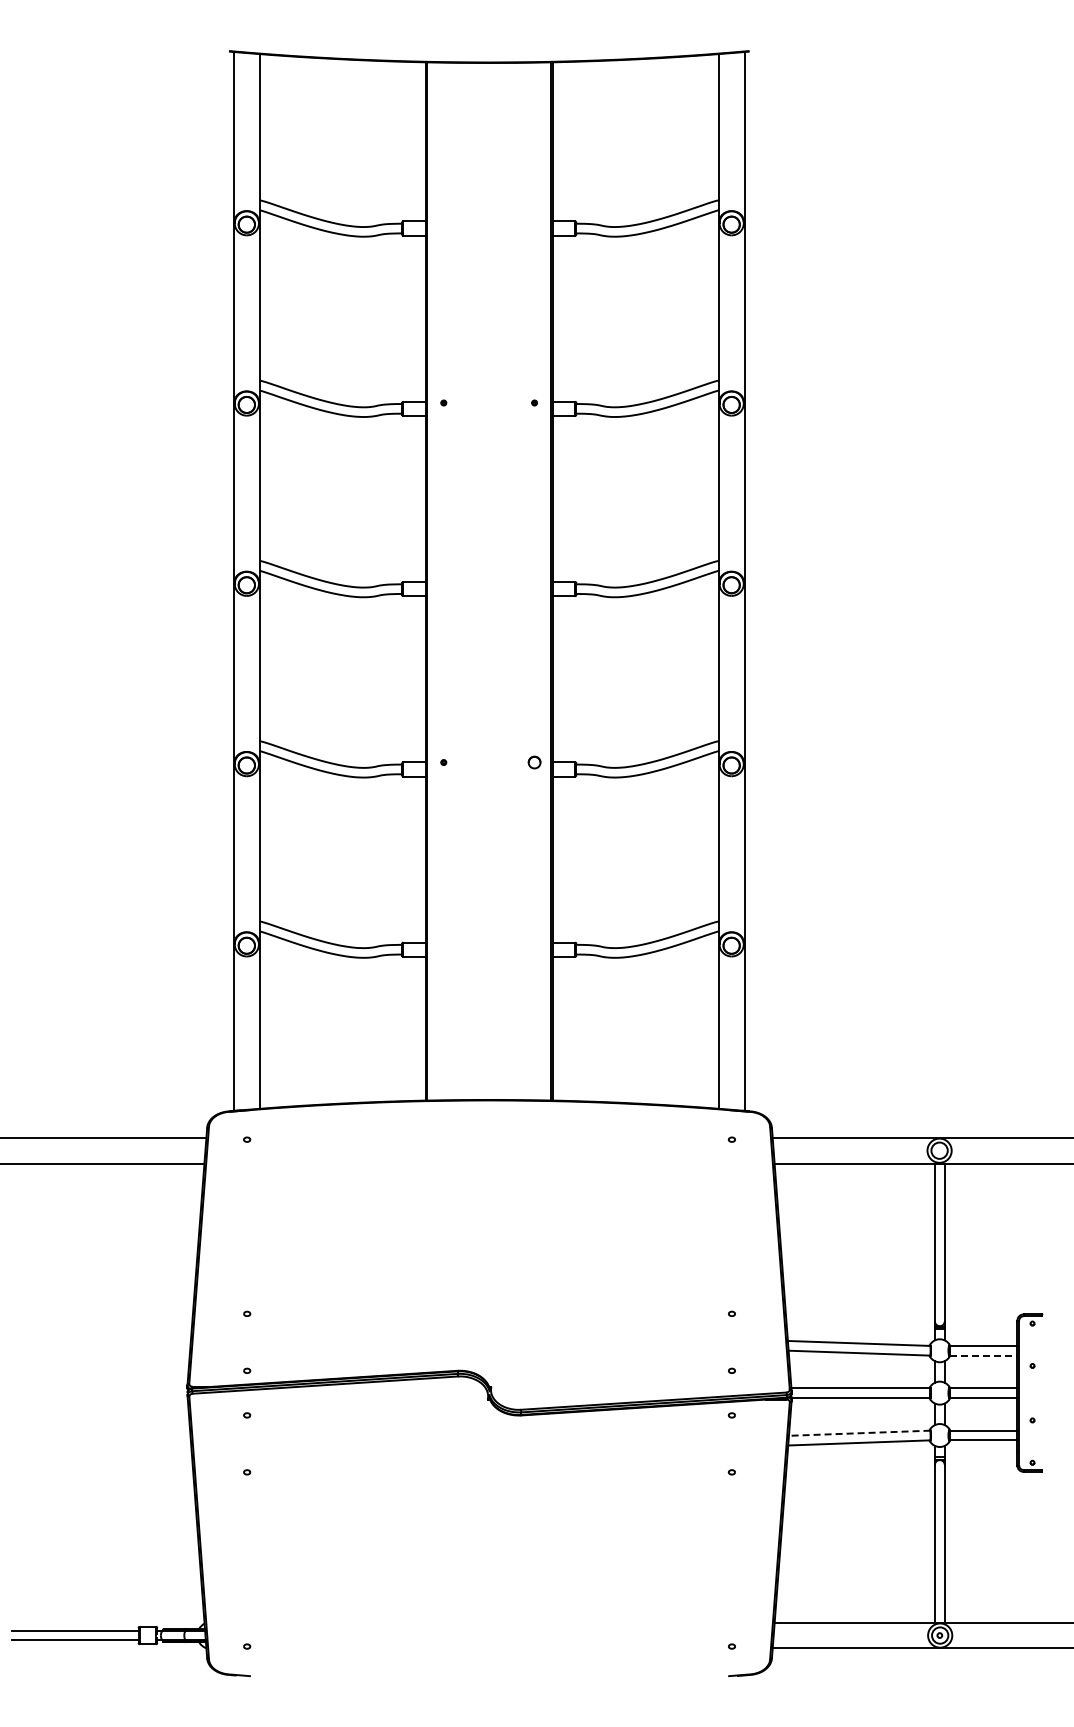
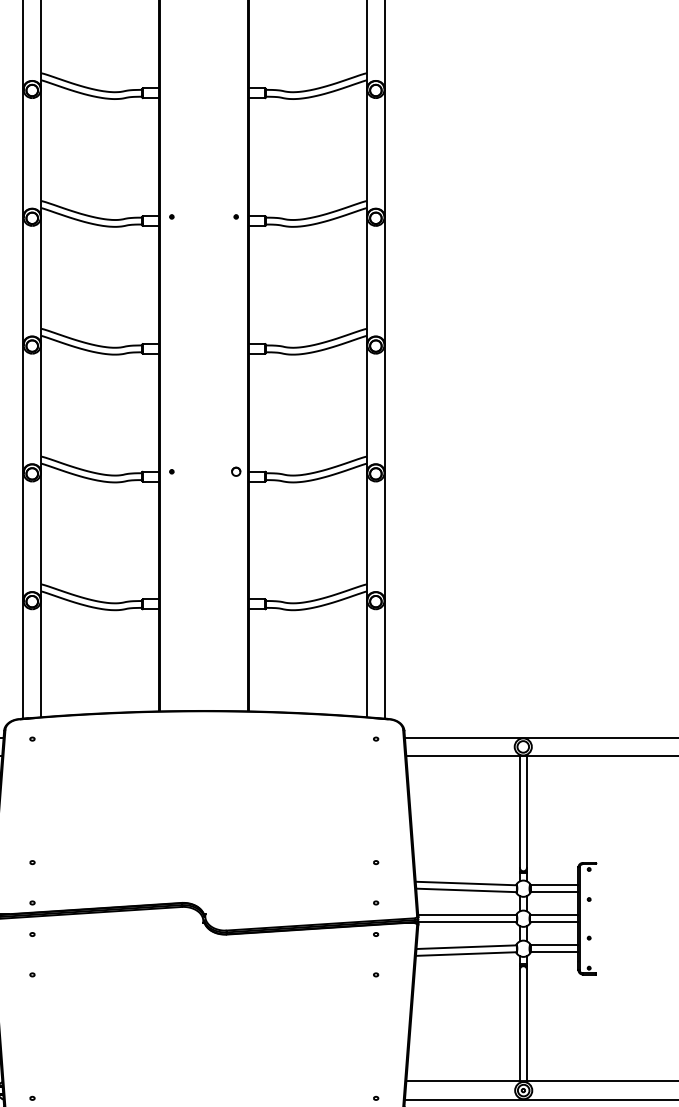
line: (983, 1355) -> (554, 892), dashed -> solid
line: (859, 1433) -> (466, 947), dashed -> solid

